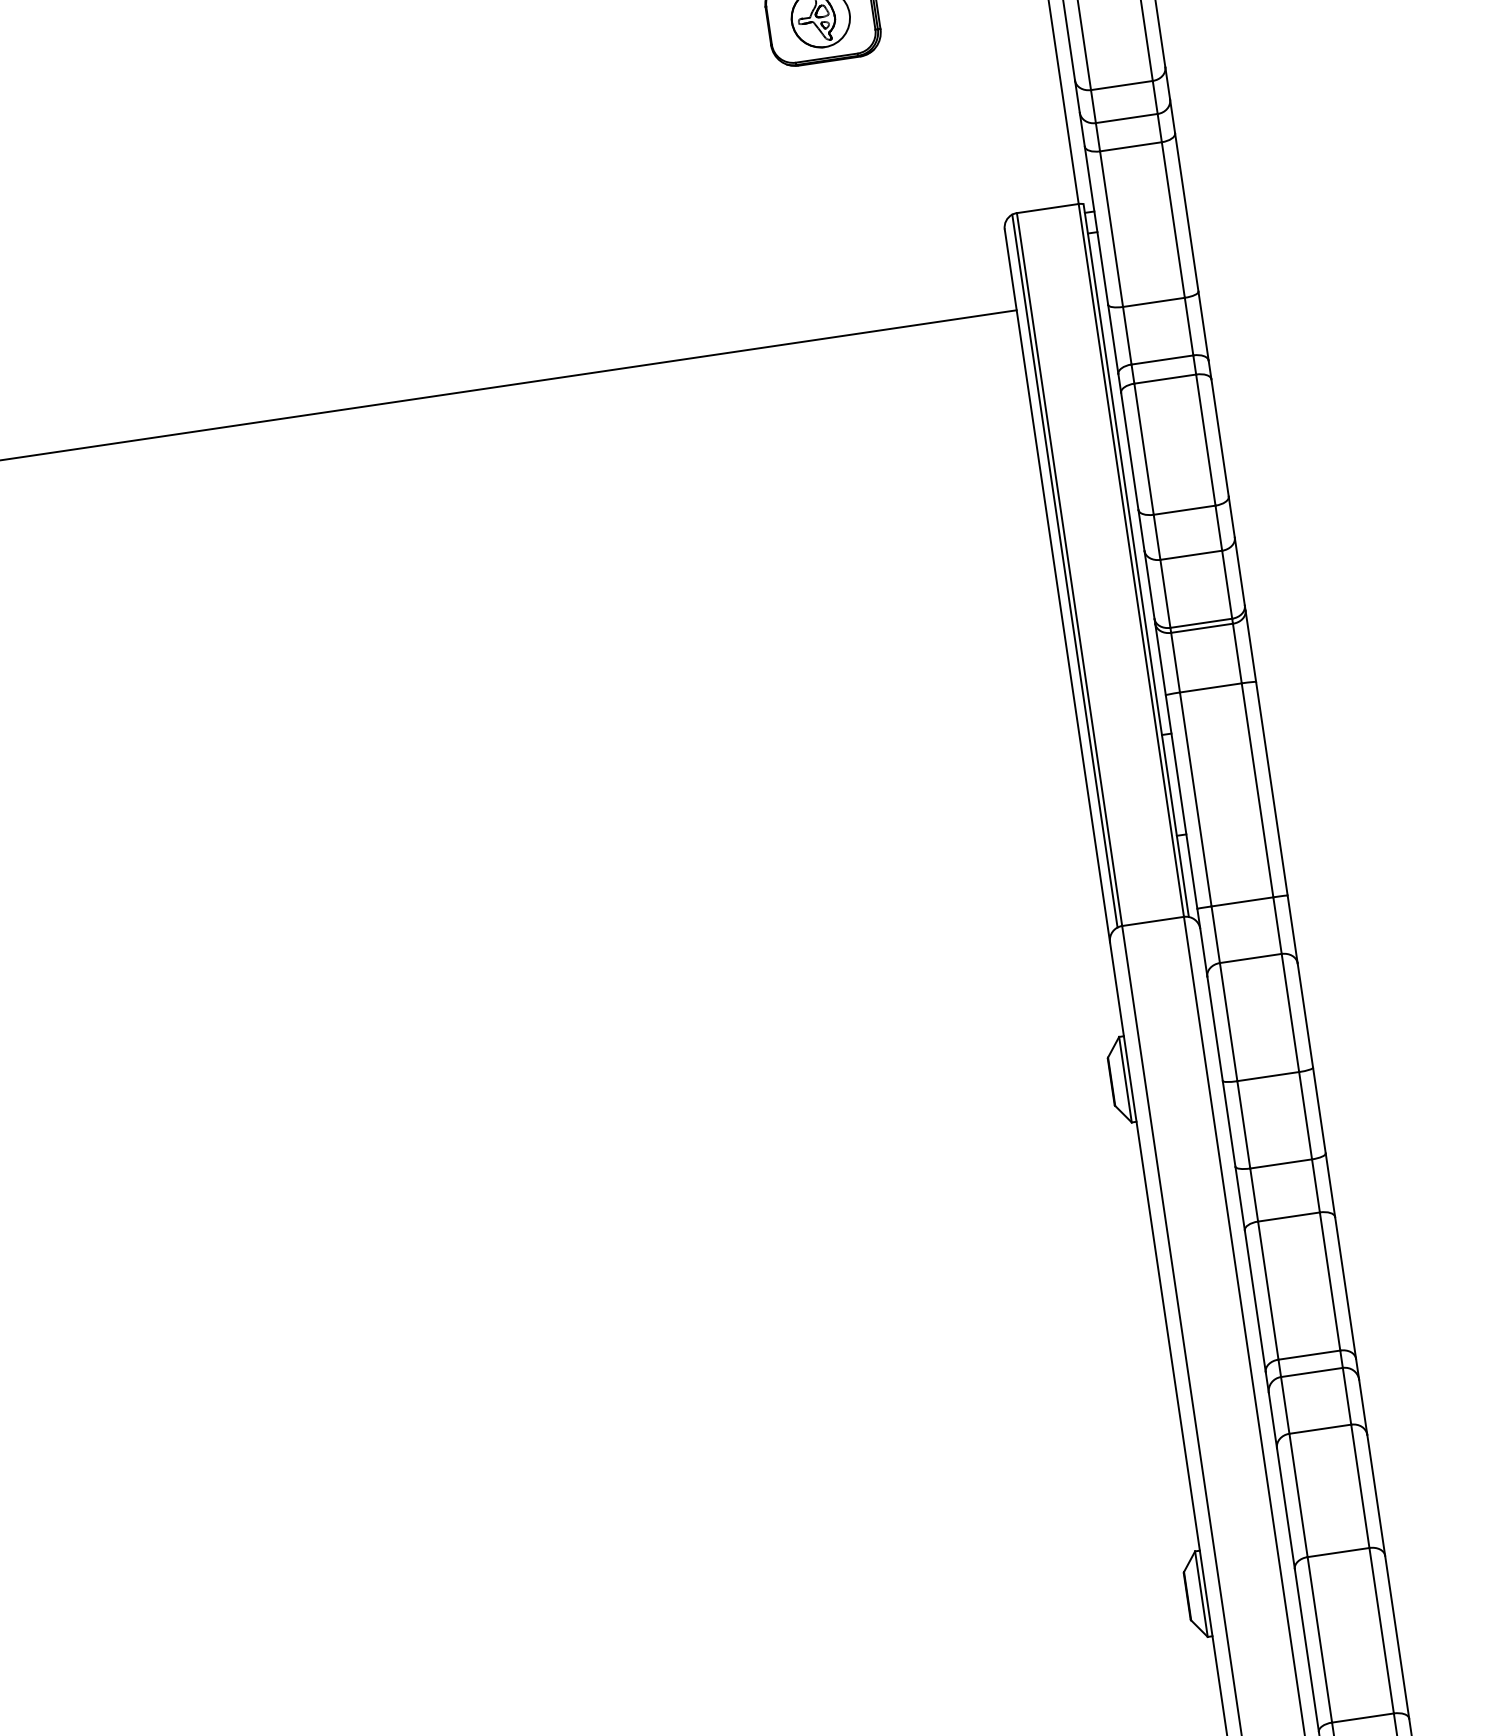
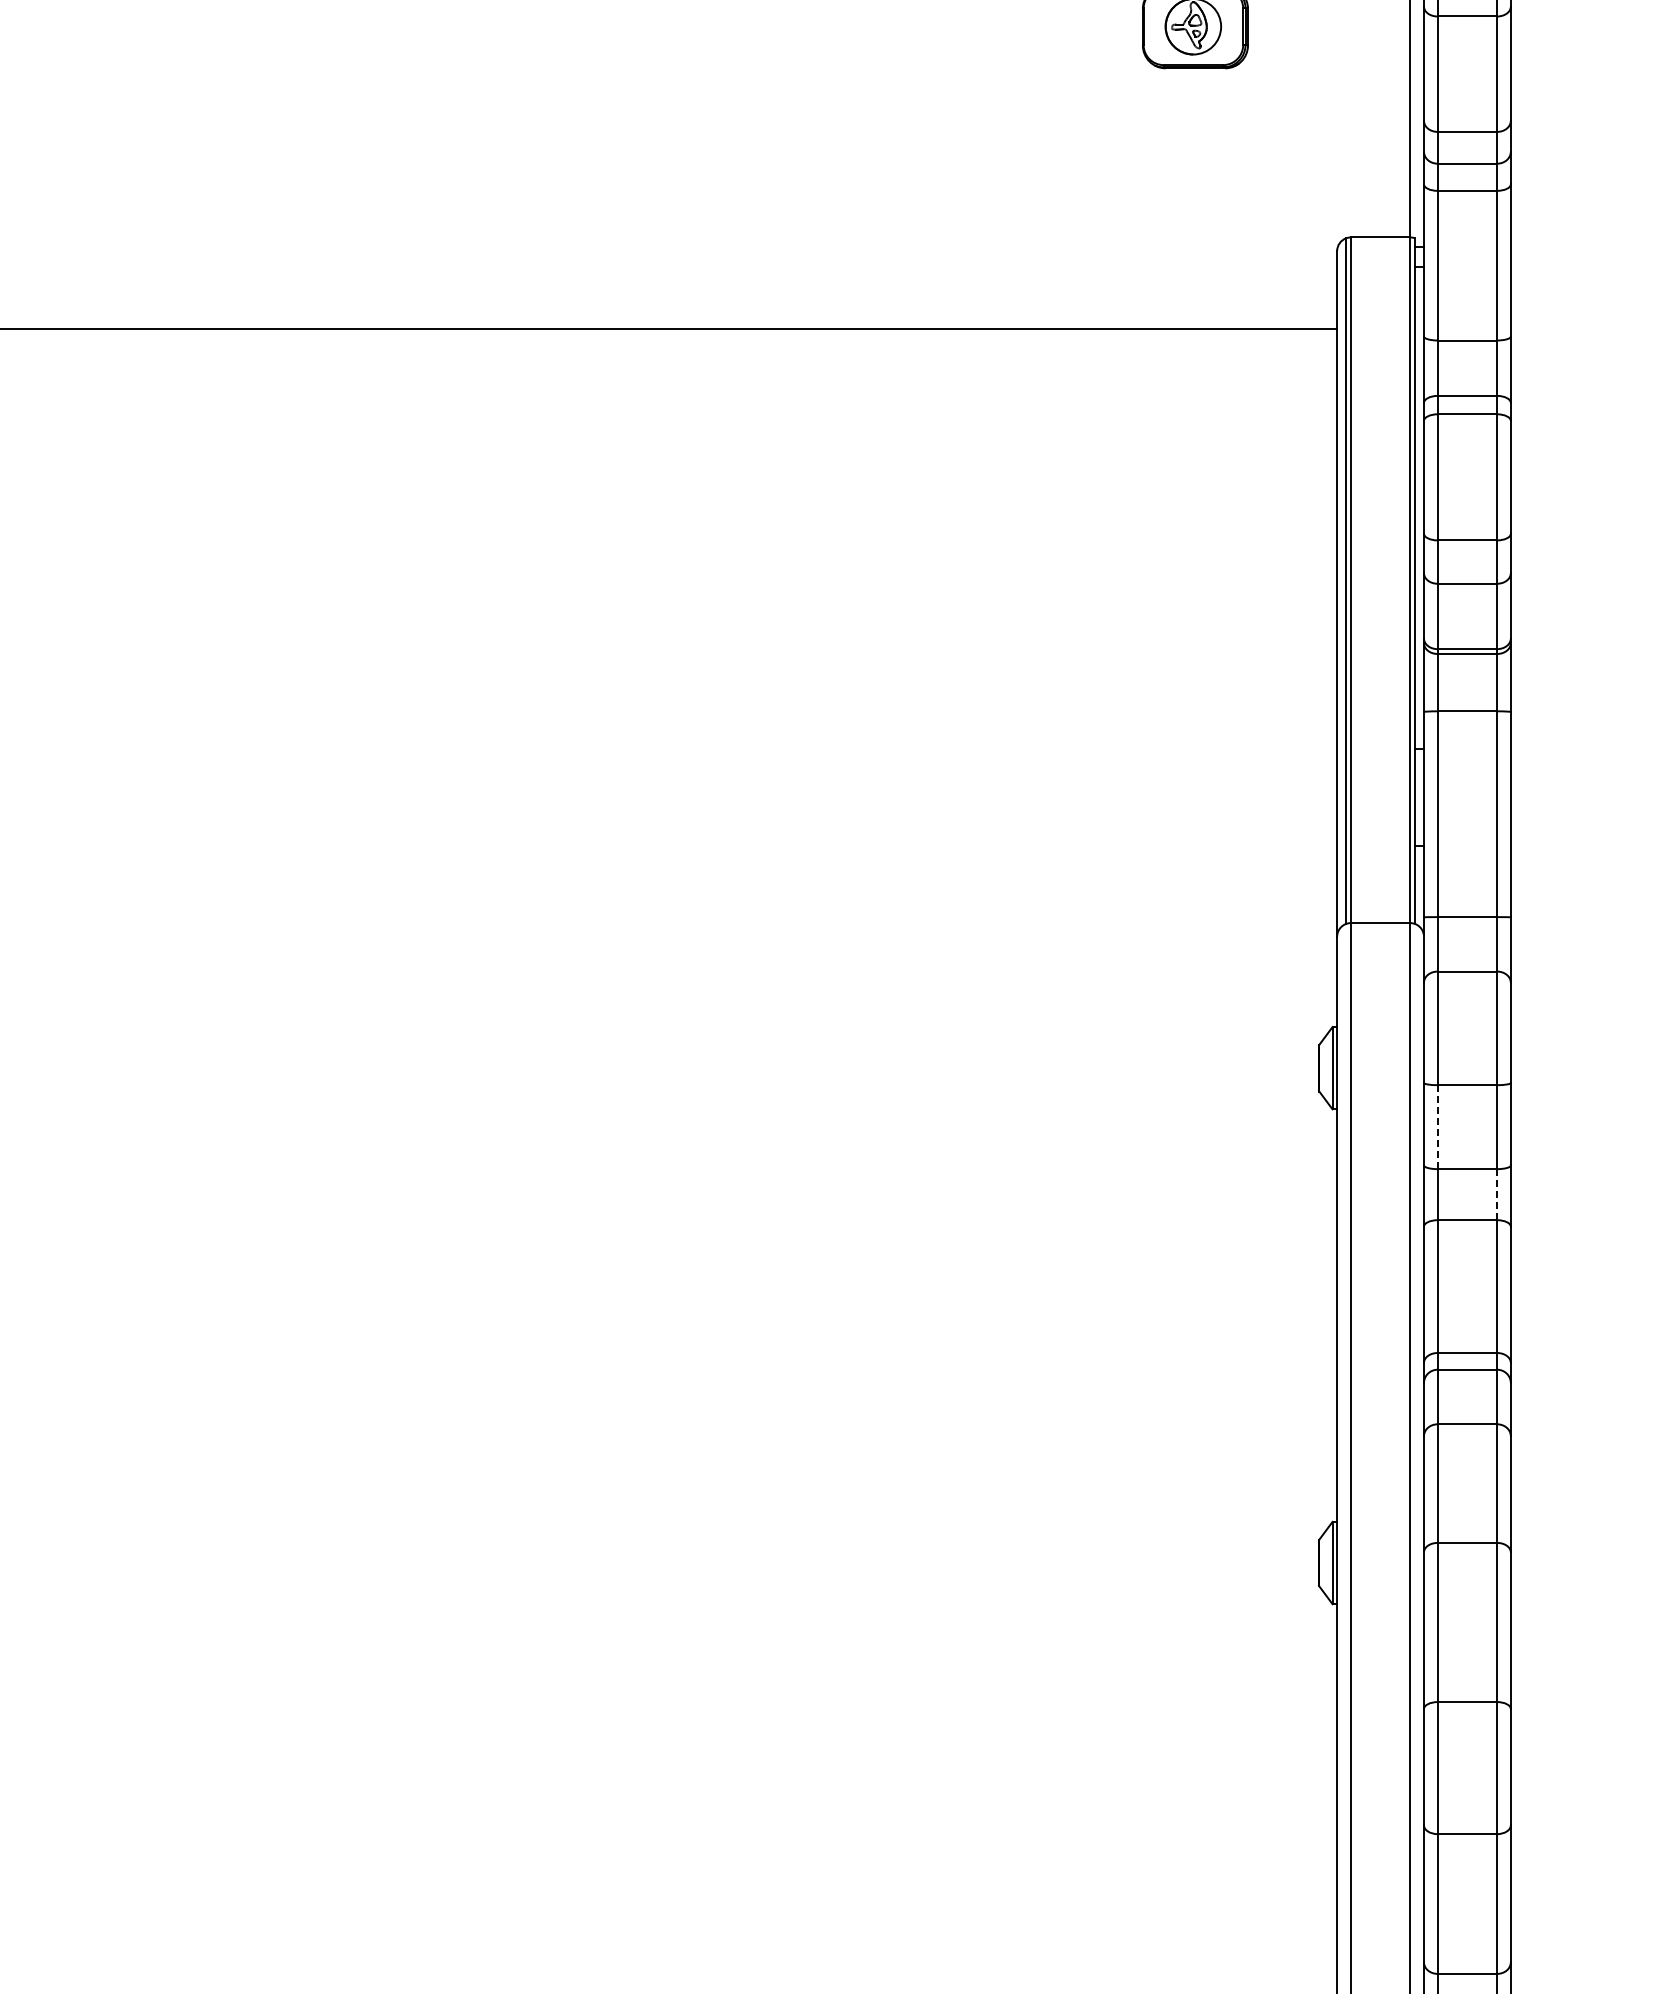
line: (1243, 1125) -> (1437, 1127), solid -> dashed
line: (1316, 1185) -> (1497, 1194), solid -> dashed

